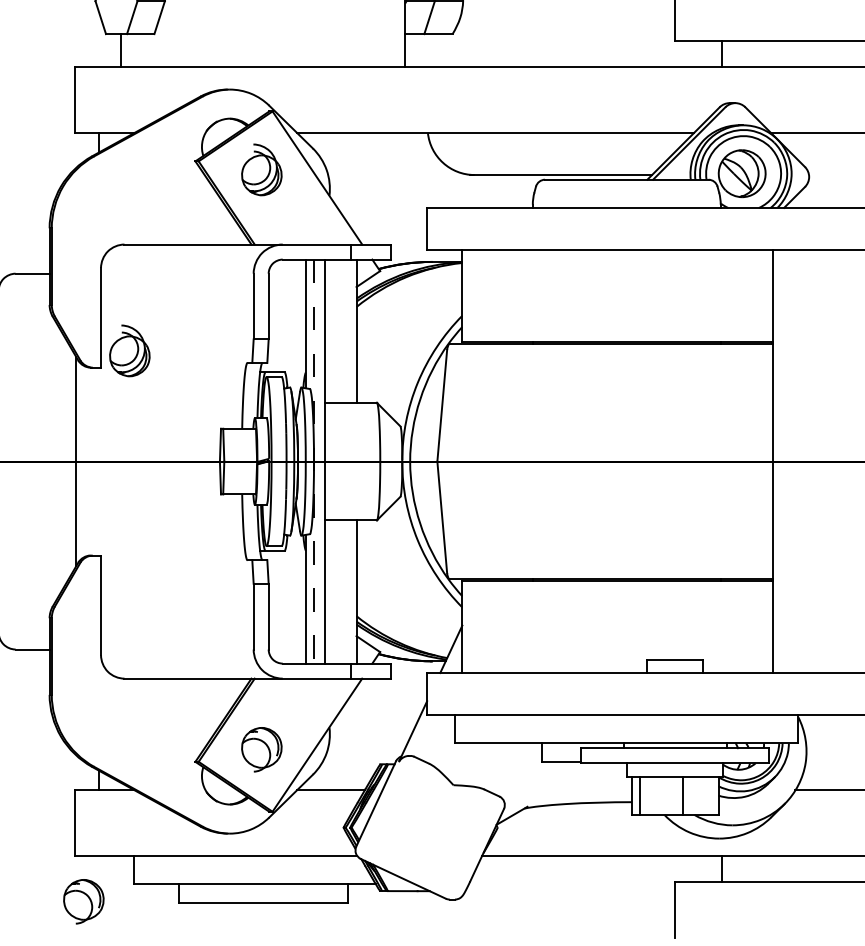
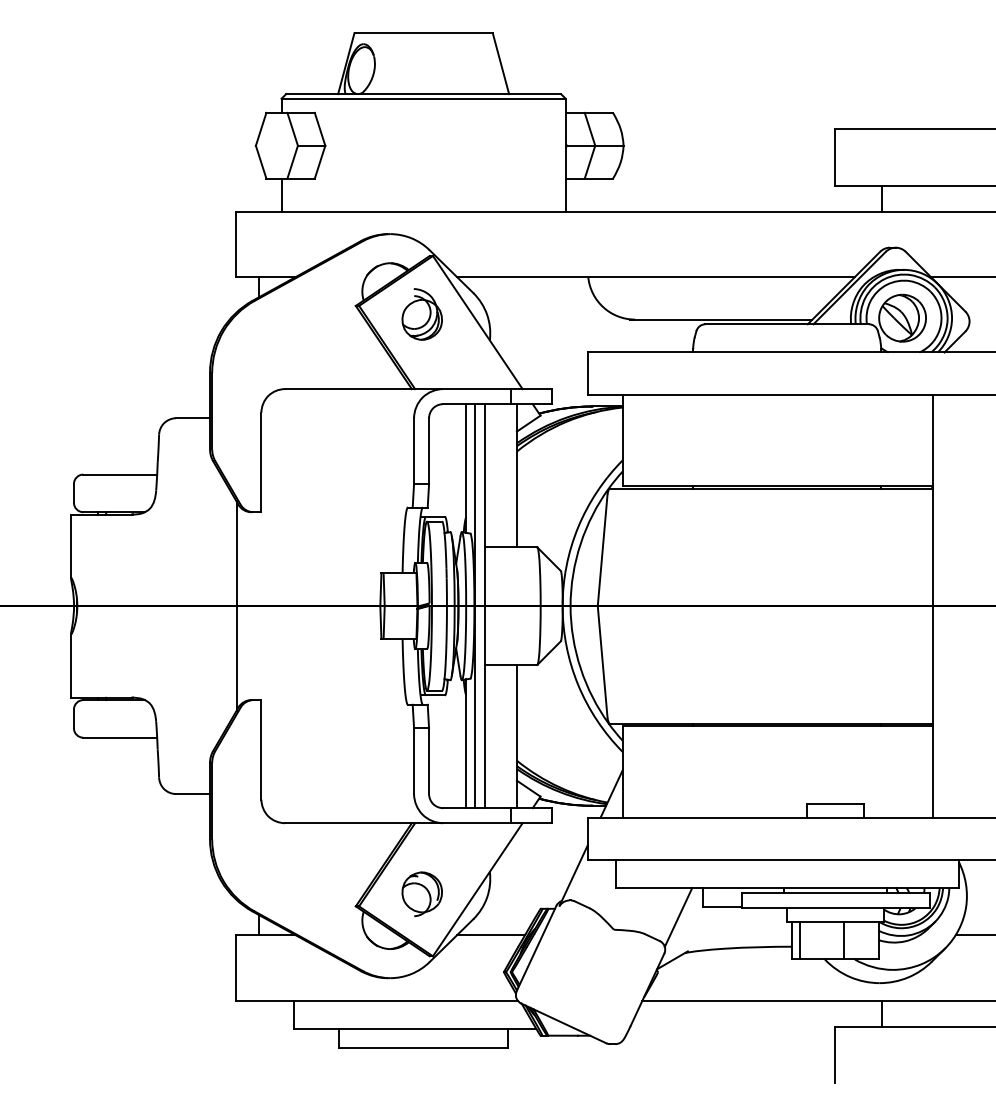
part: (129, 350) -> (289, 495), removed
line: (314, 461) -> (474, 606), dashed -> solid
line: (518, 772) -> (678, 917), added
part: (83, 901) -> (243, 1046), removed

